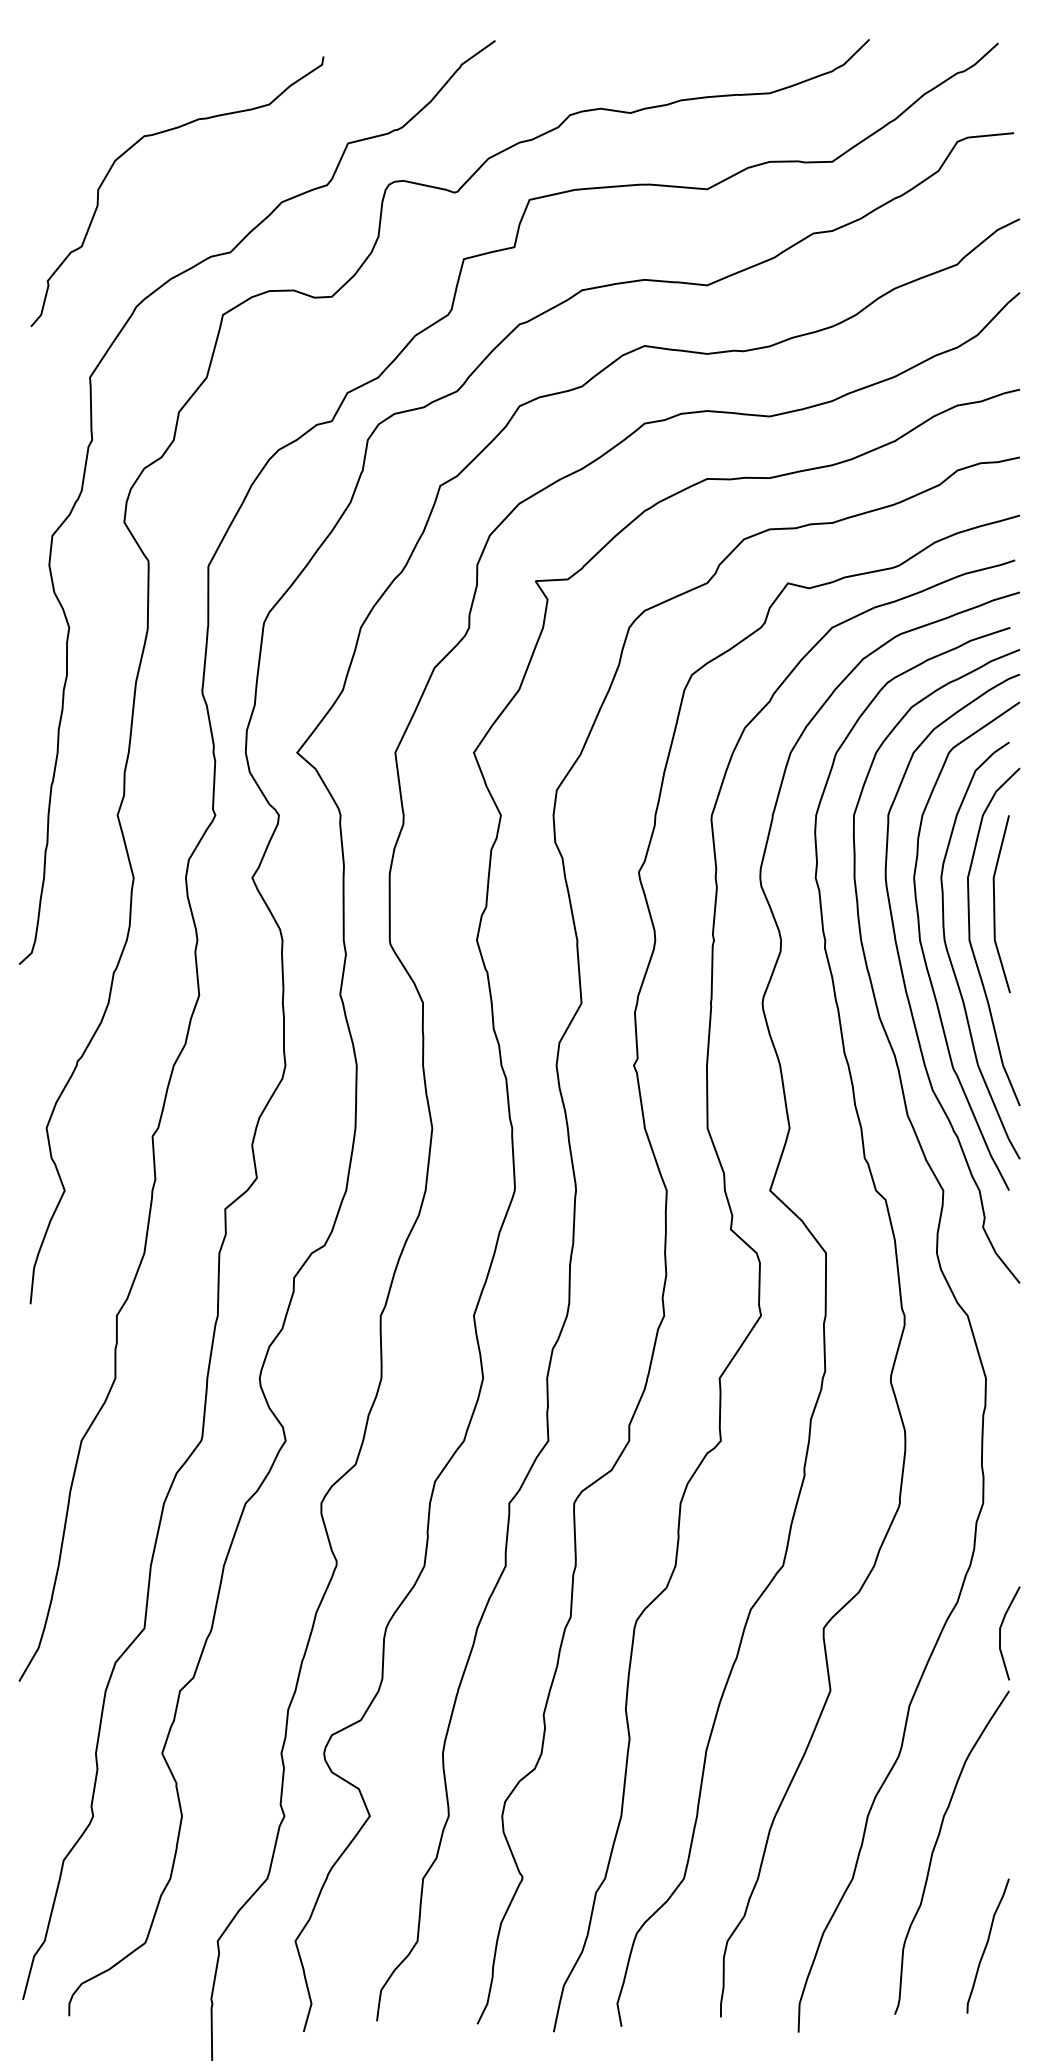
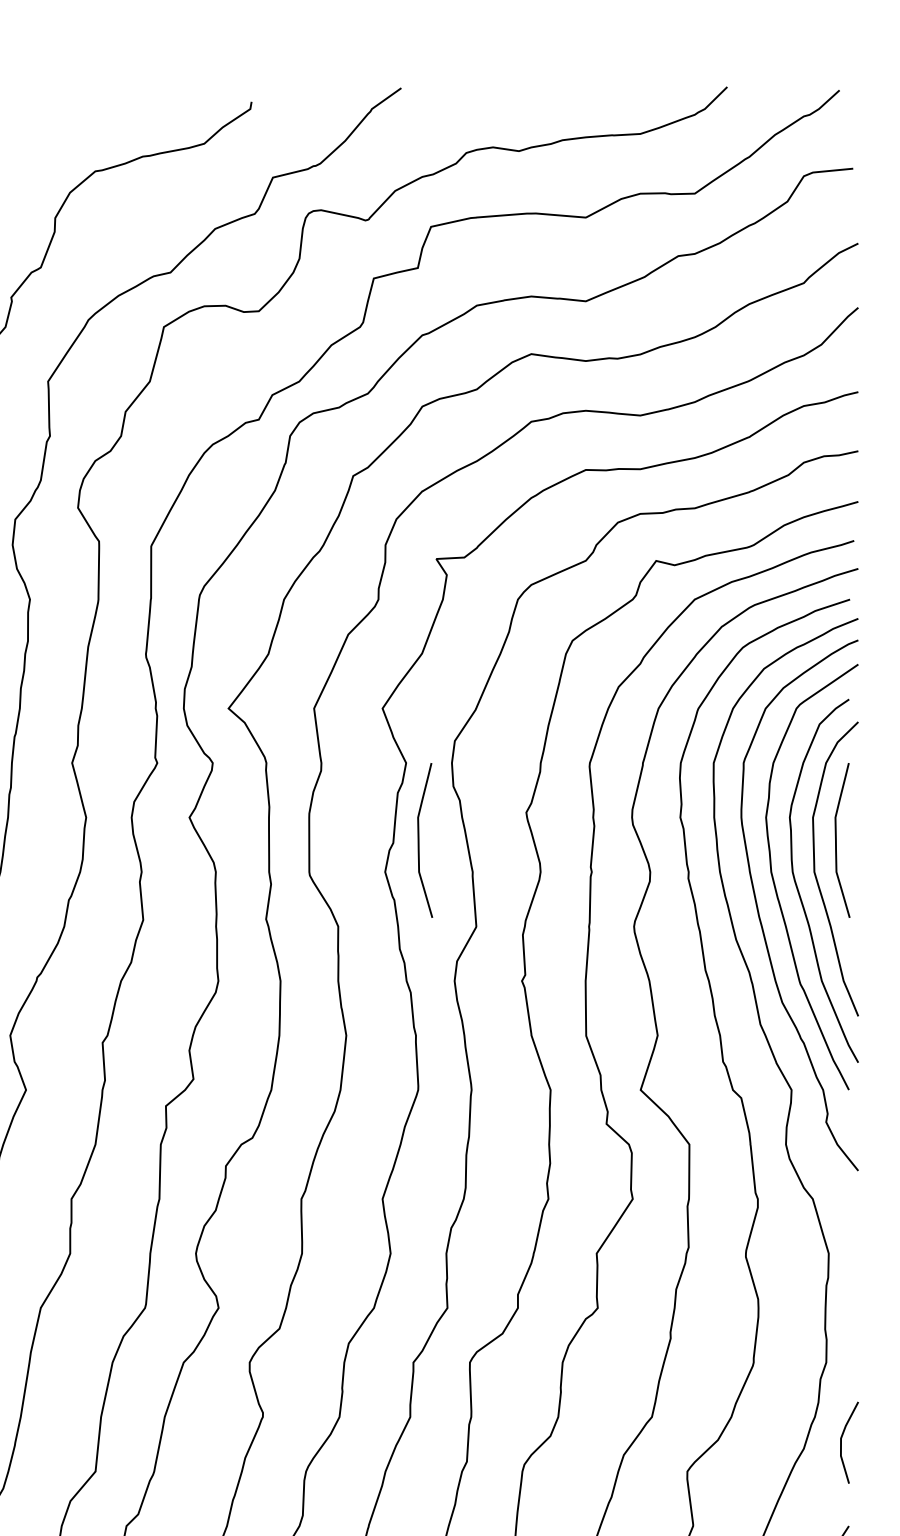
curve: (516, 904) -> (419, 840), added
line: (1000, 1633) -> (841, 1442), moved

